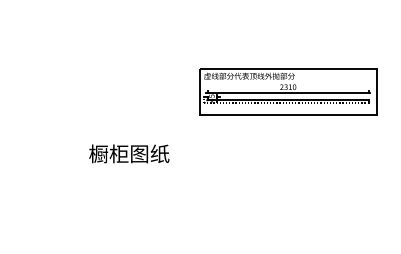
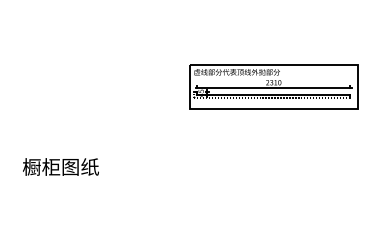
text: (128, 153) -> (60, 166), moved

